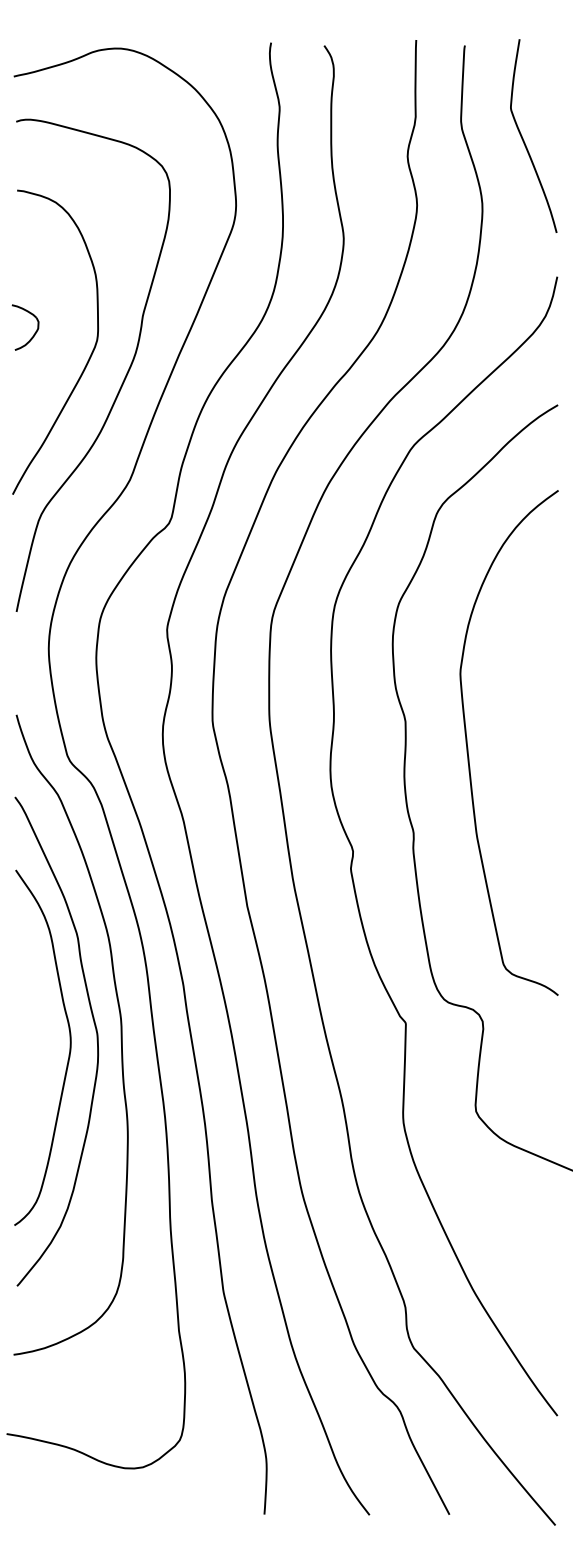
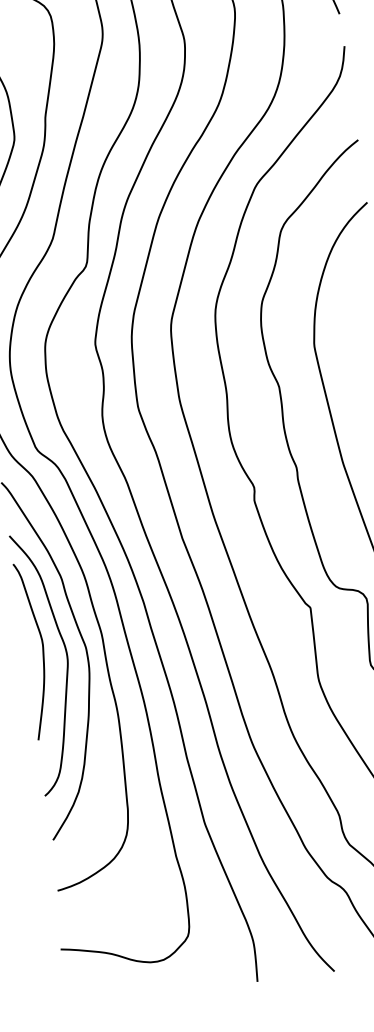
curve: (38, 1029) -> (42, 650), added

